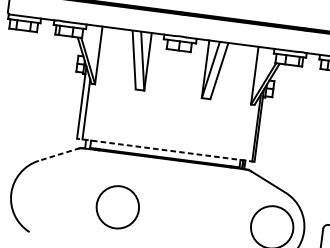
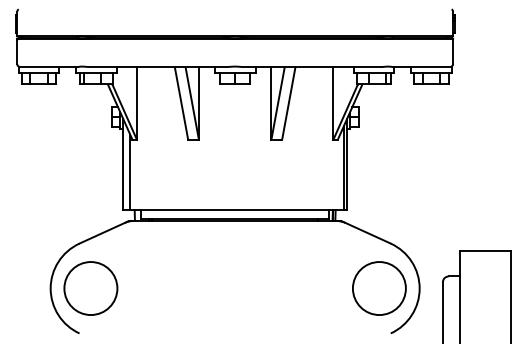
line: (166, 150) -> (235, 210), dashed -> solid
line: (59, 154) -> (103, 232), dashed -> solid
circle: (117, 207) -> (90, 288), moved

